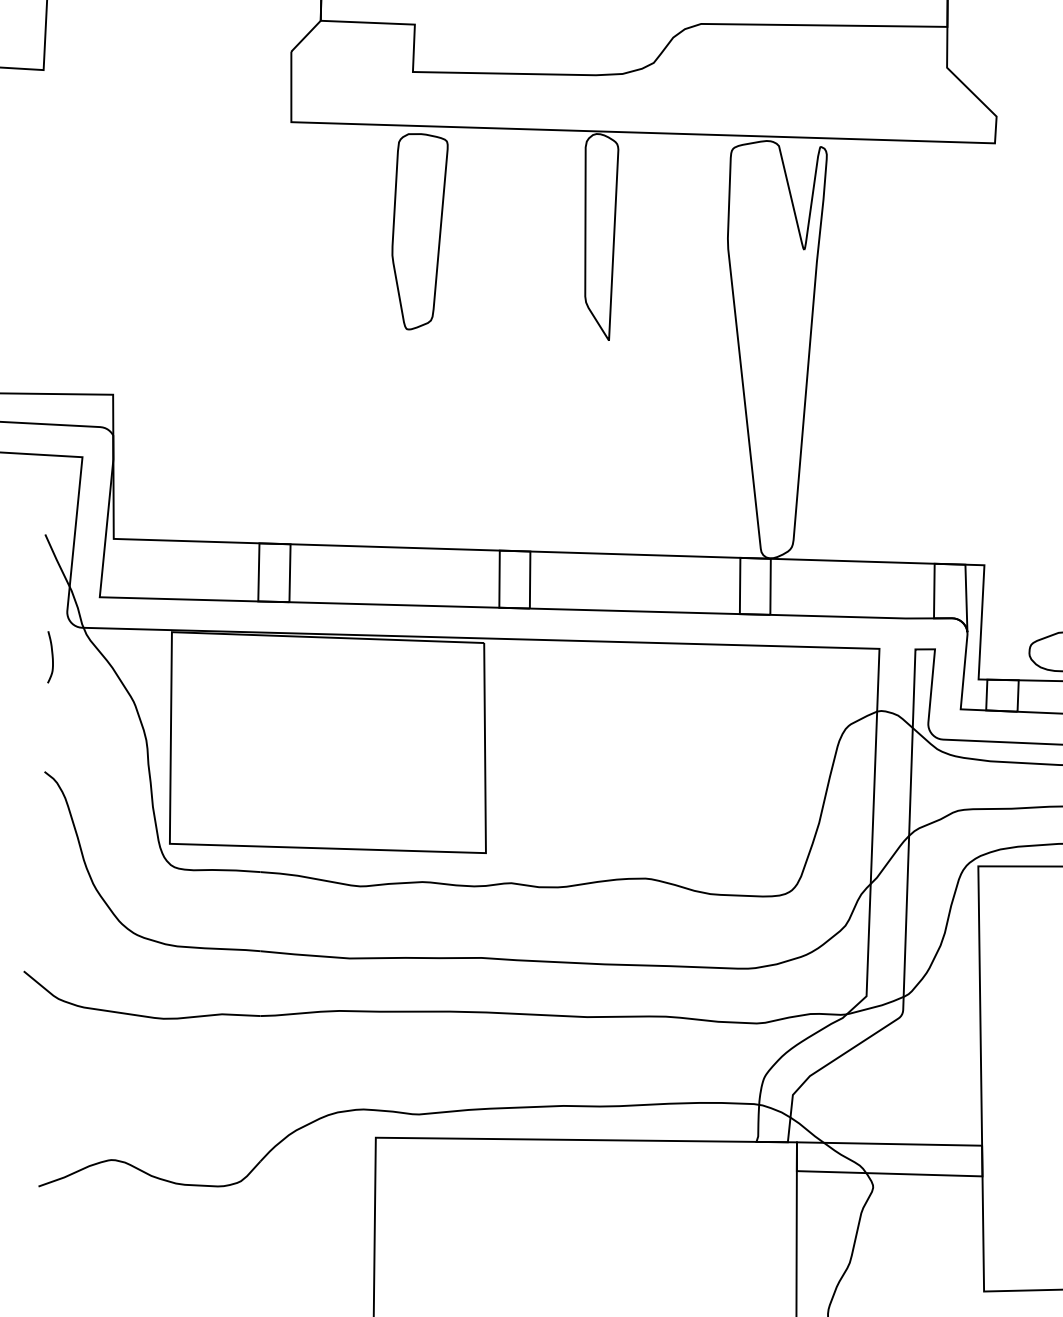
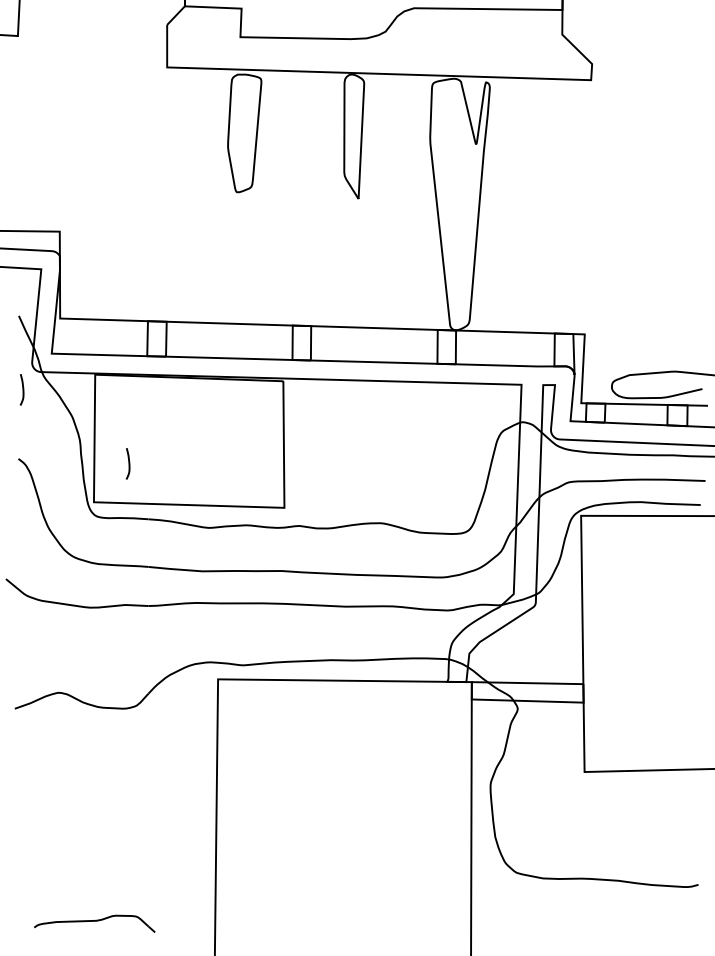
curve: (227, 779) -> (128, 463), added

